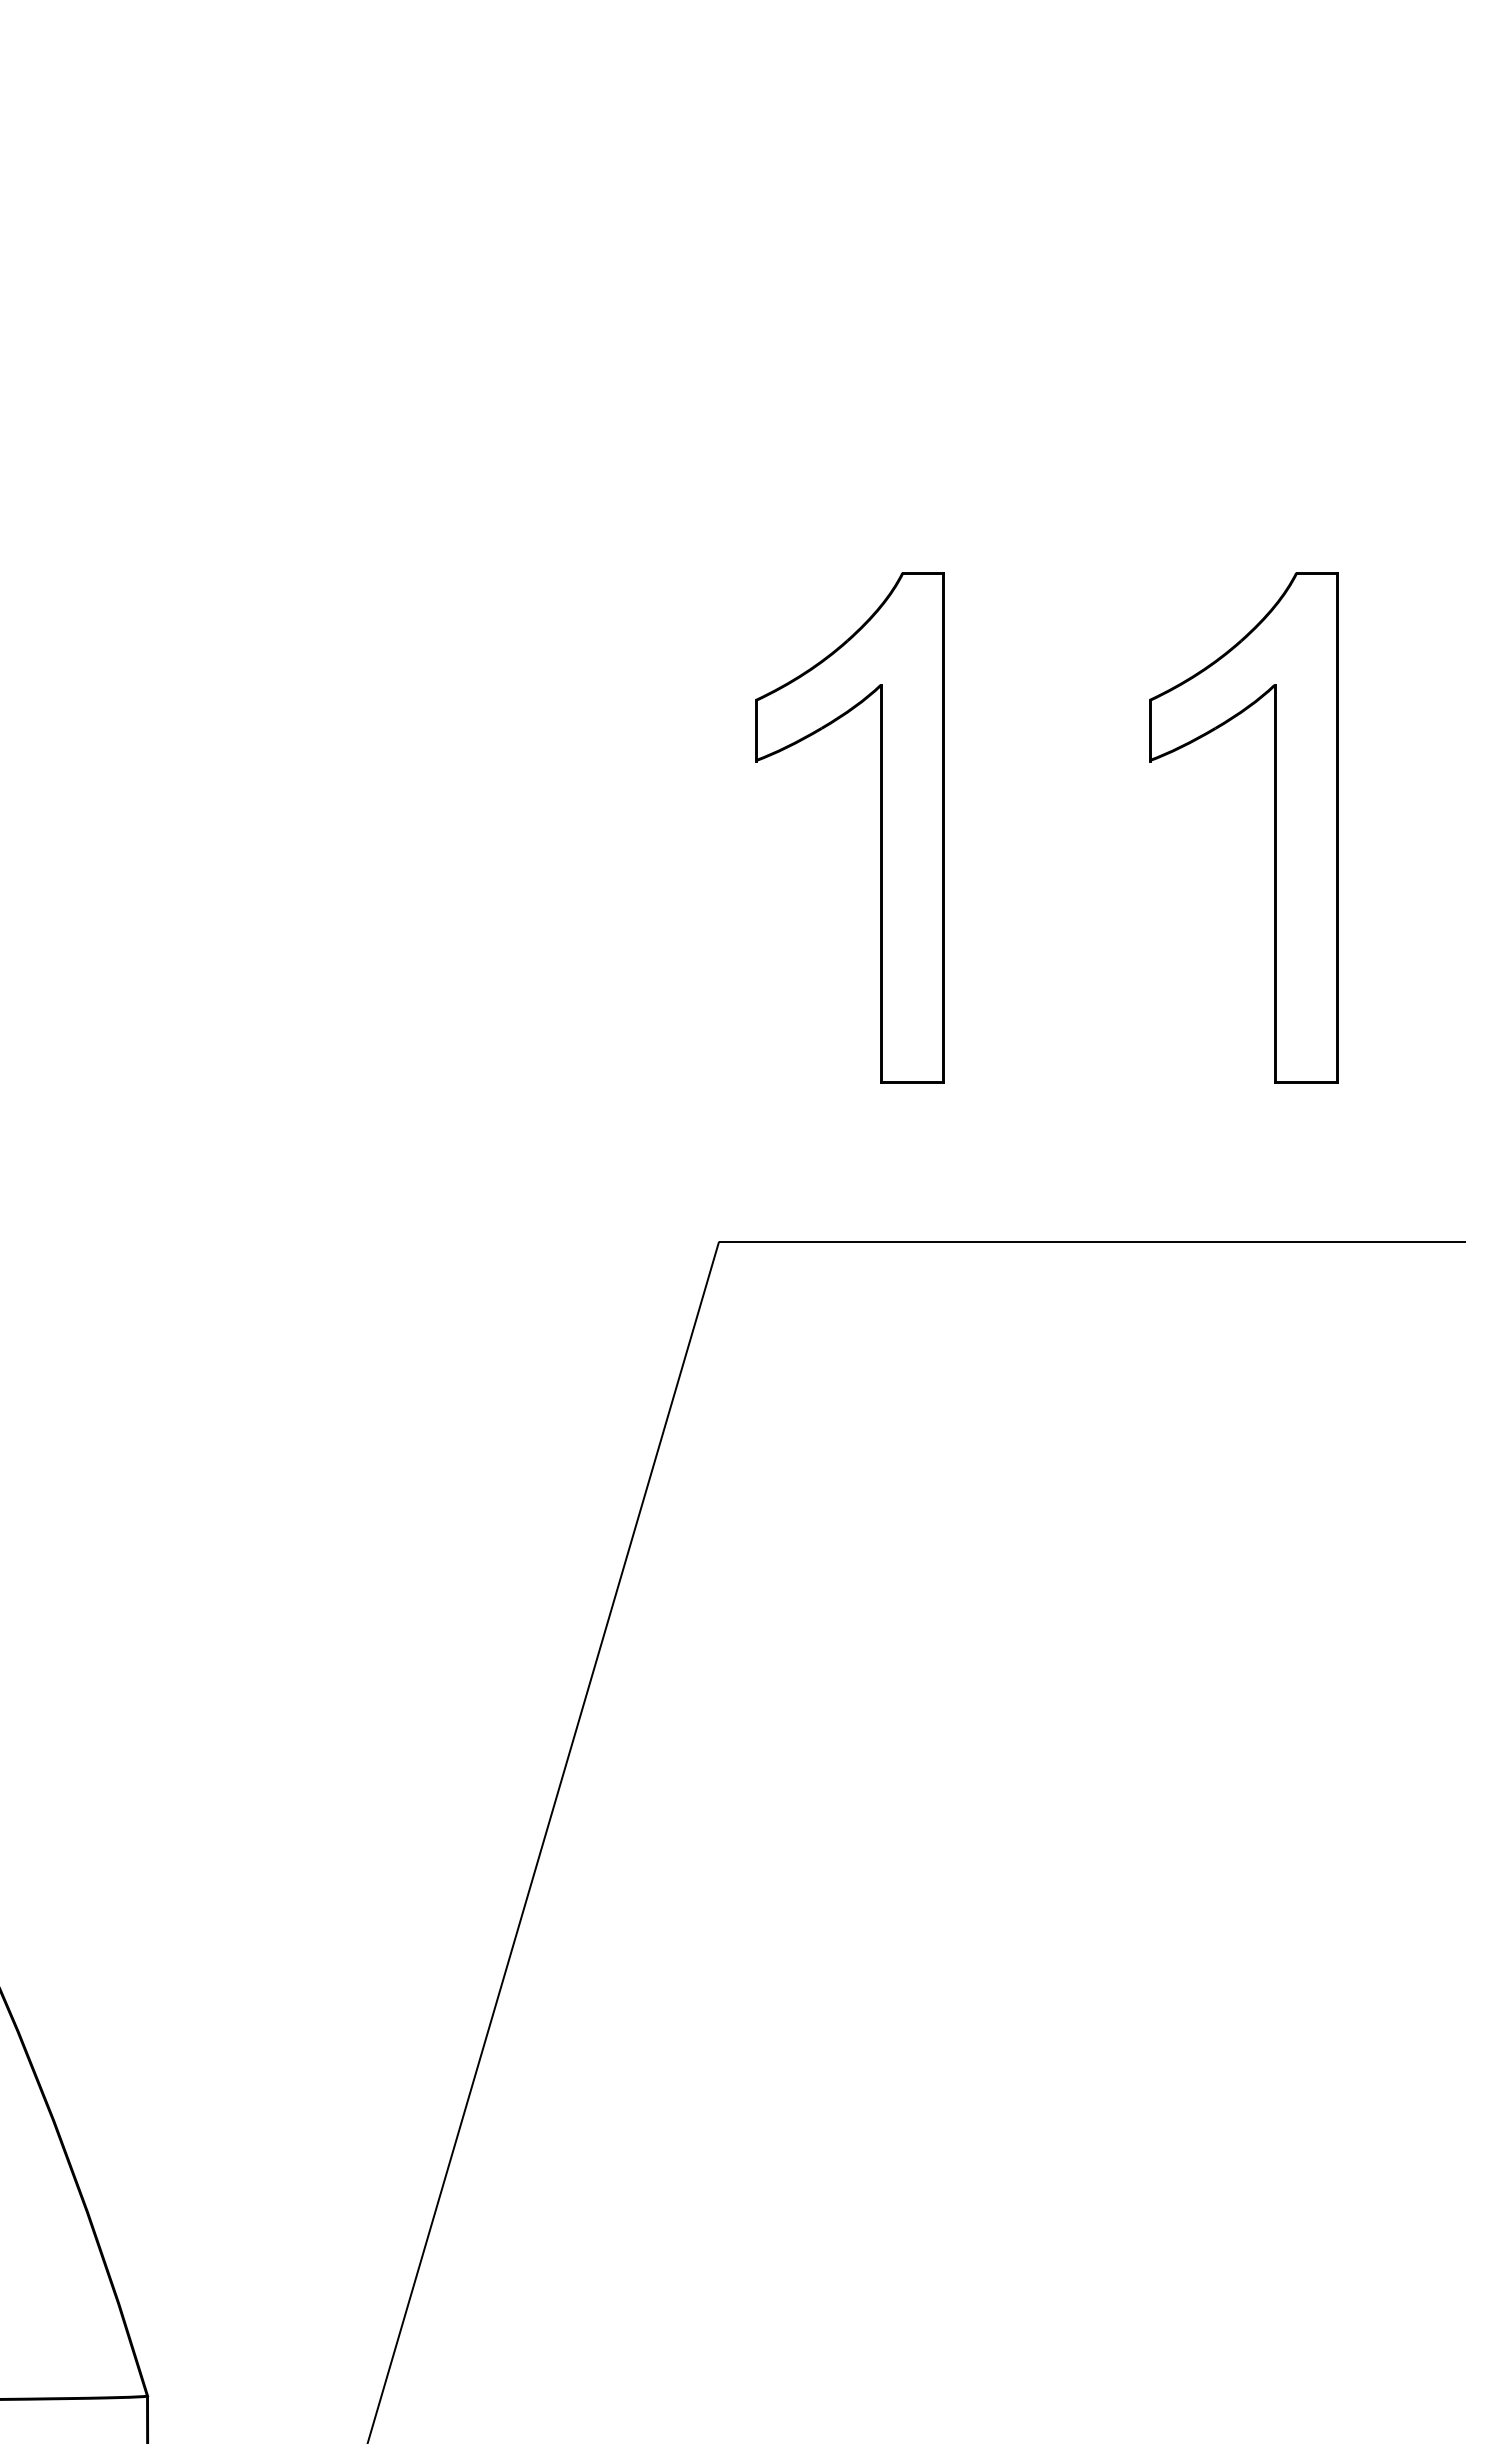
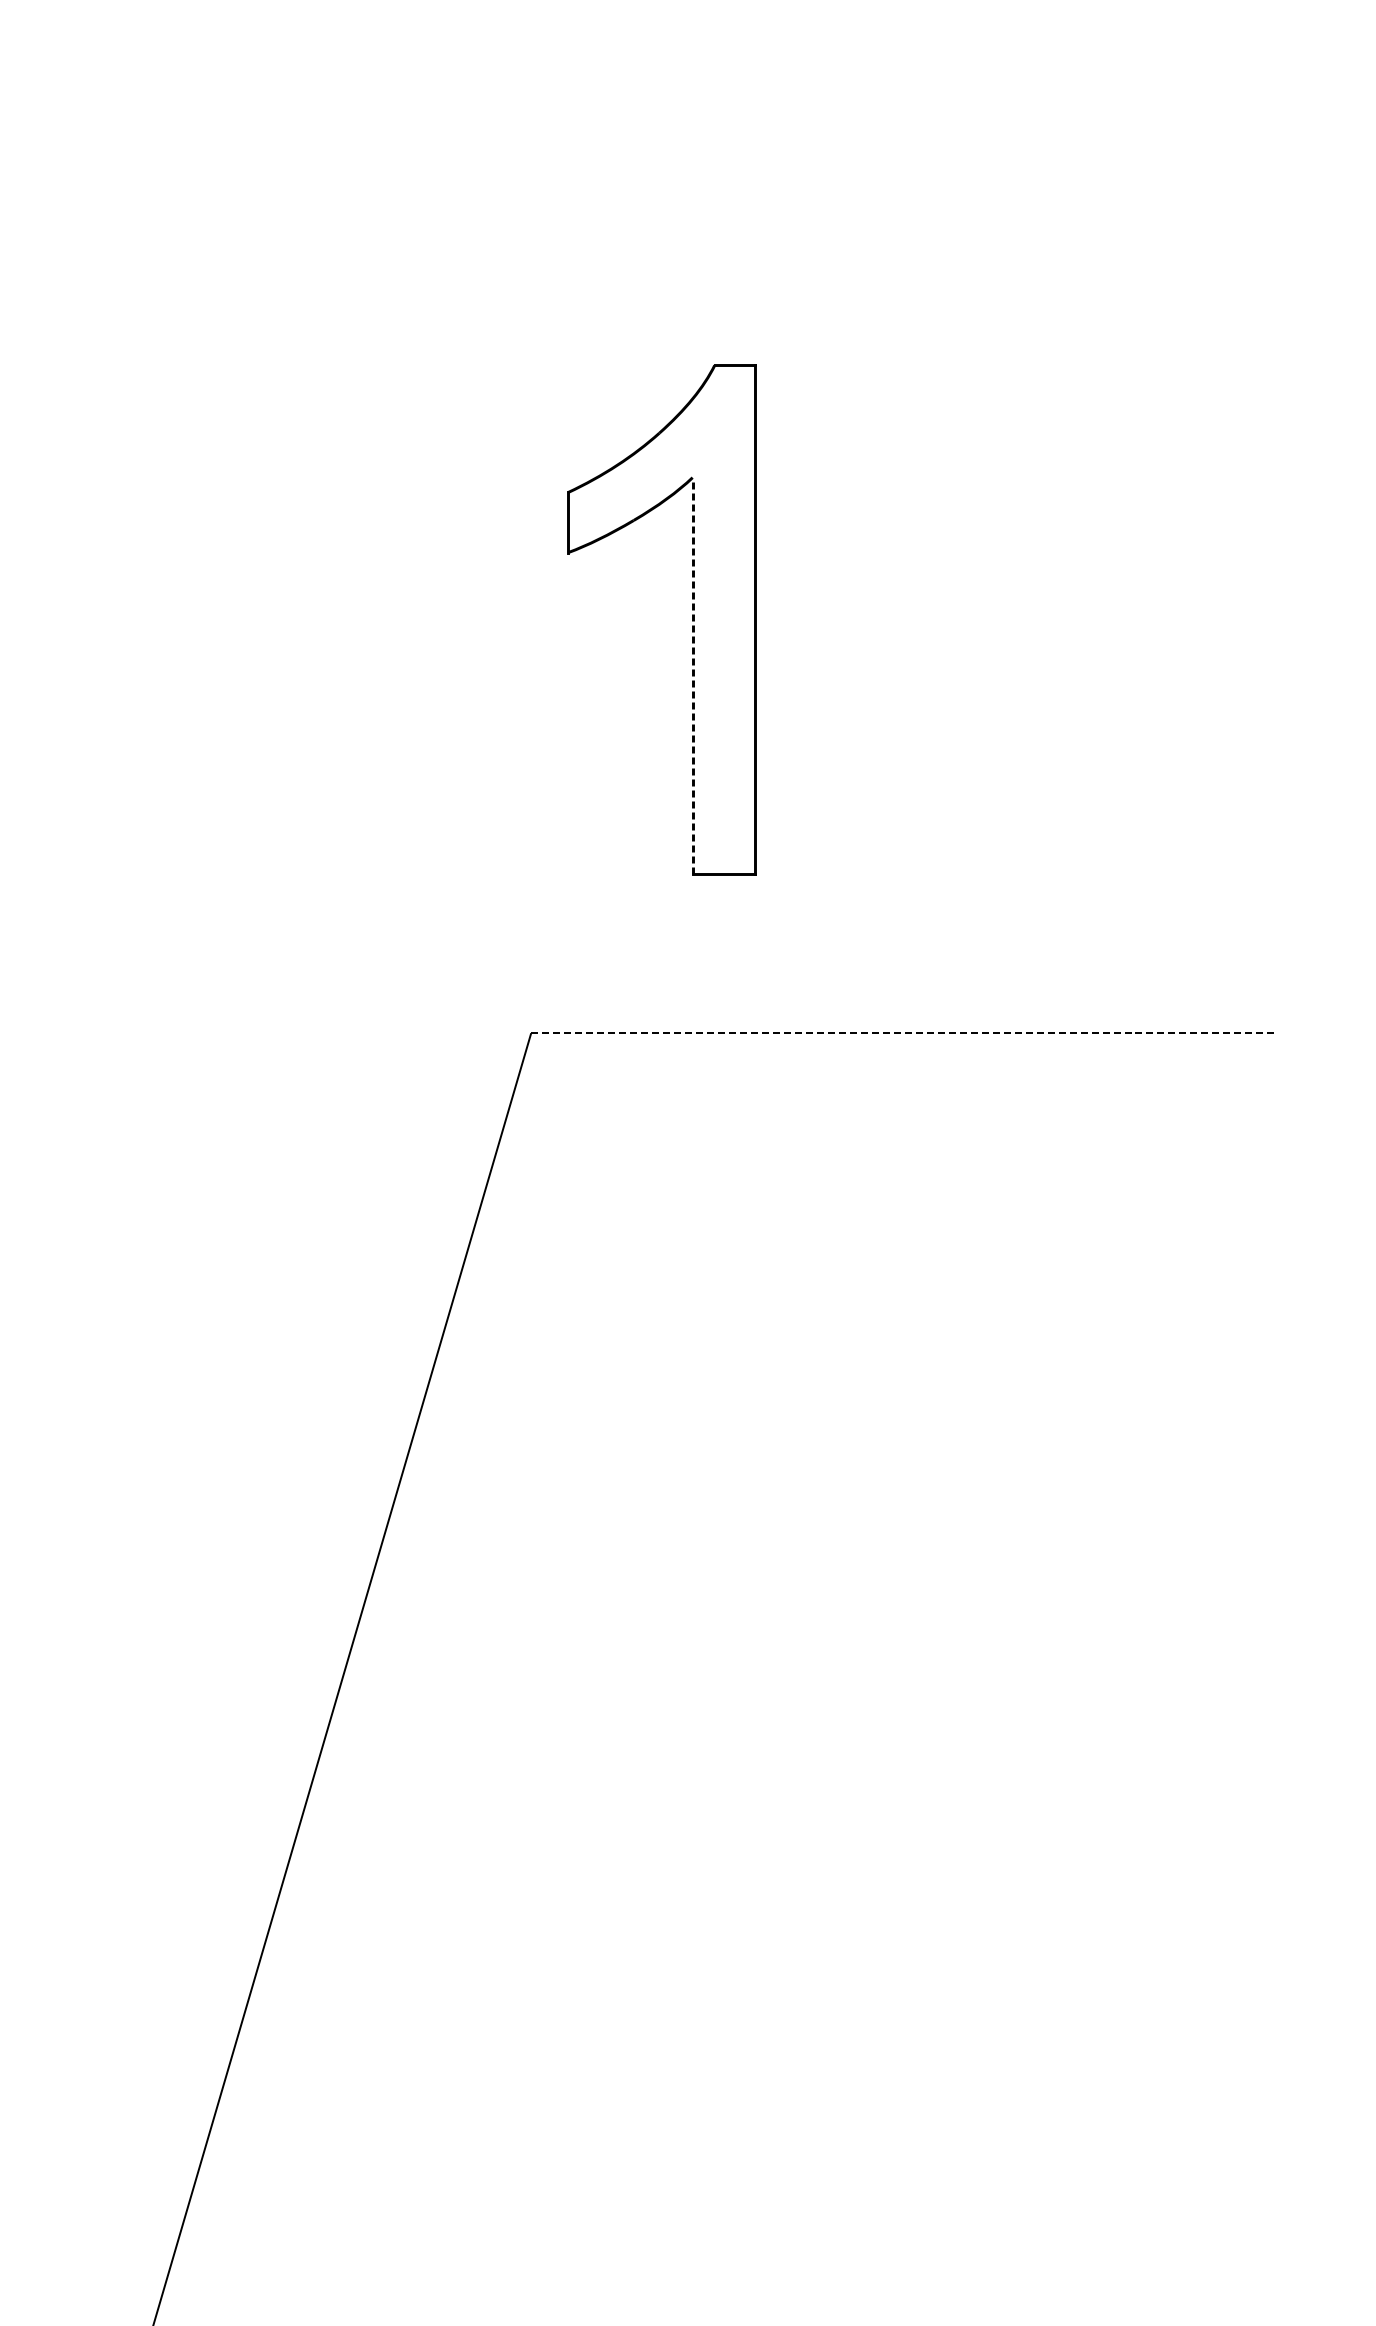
part: (1274, 827) -> (1085, 619), removed
line: (880, 883) -> (692, 675), solid -> dashed
line: (1092, 1241) -> (904, 1032), solid -> dashed

